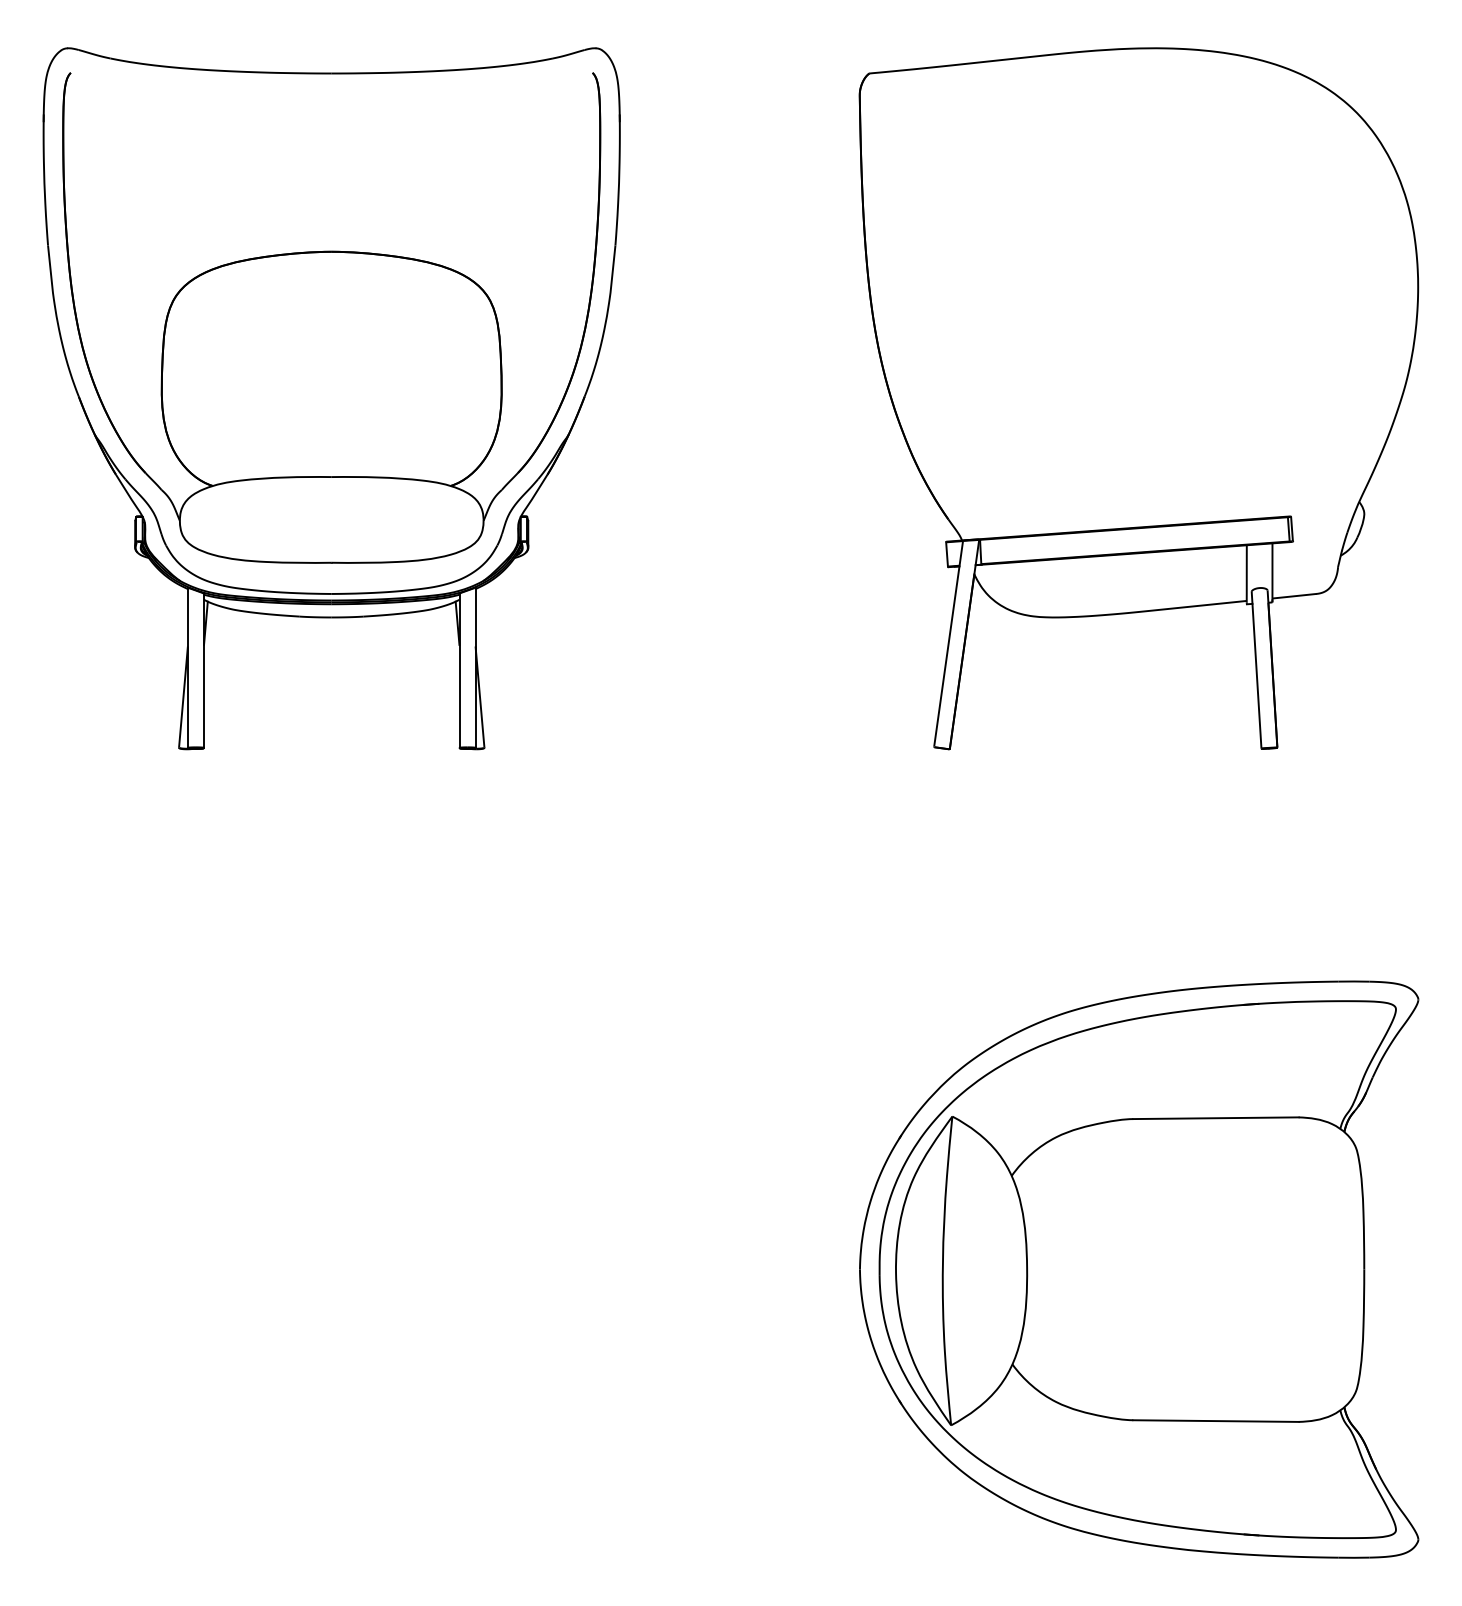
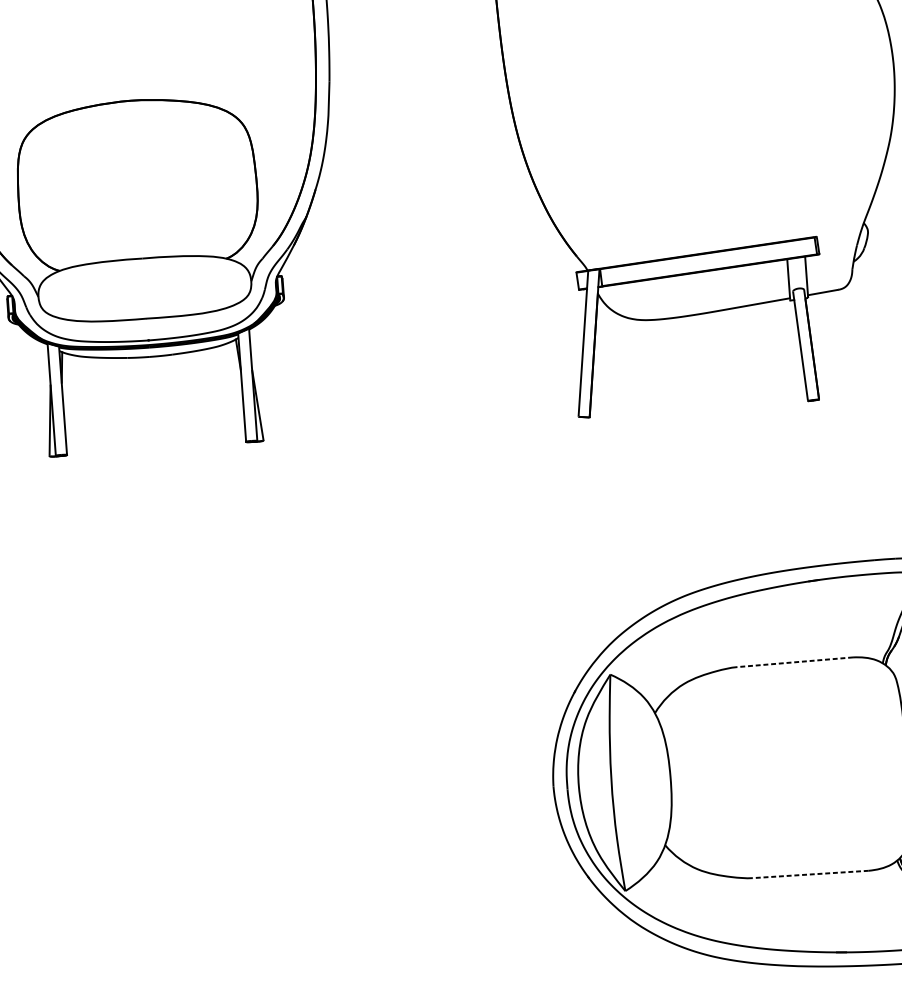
line: (1215, 1118) -> (794, 662), solid -> dashed
line: (1215, 1421) -> (810, 874), solid -> dashed

